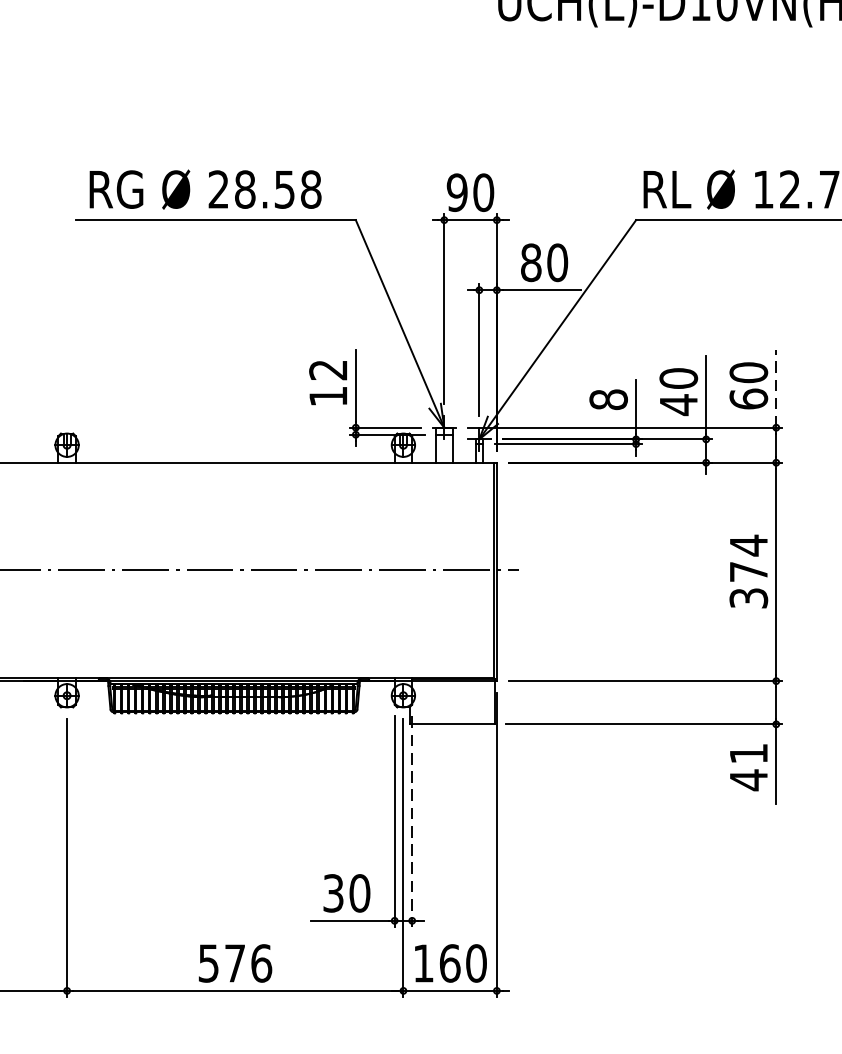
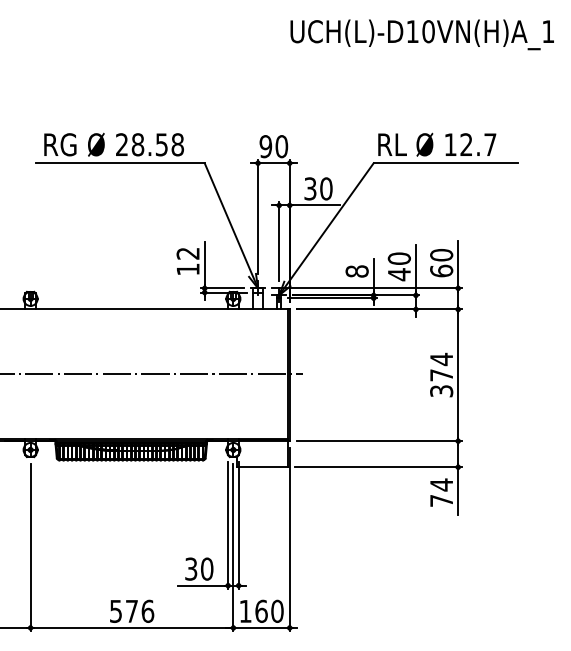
text: (531, 262) -> (310, 188), 80 -> 30
line: (776, 388) -> (458, 264), dashed -> solid
text: (748, 766) -> (441, 492), 41 -> 74
line: (411, 822) -> (238, 526), dashed -> solid

